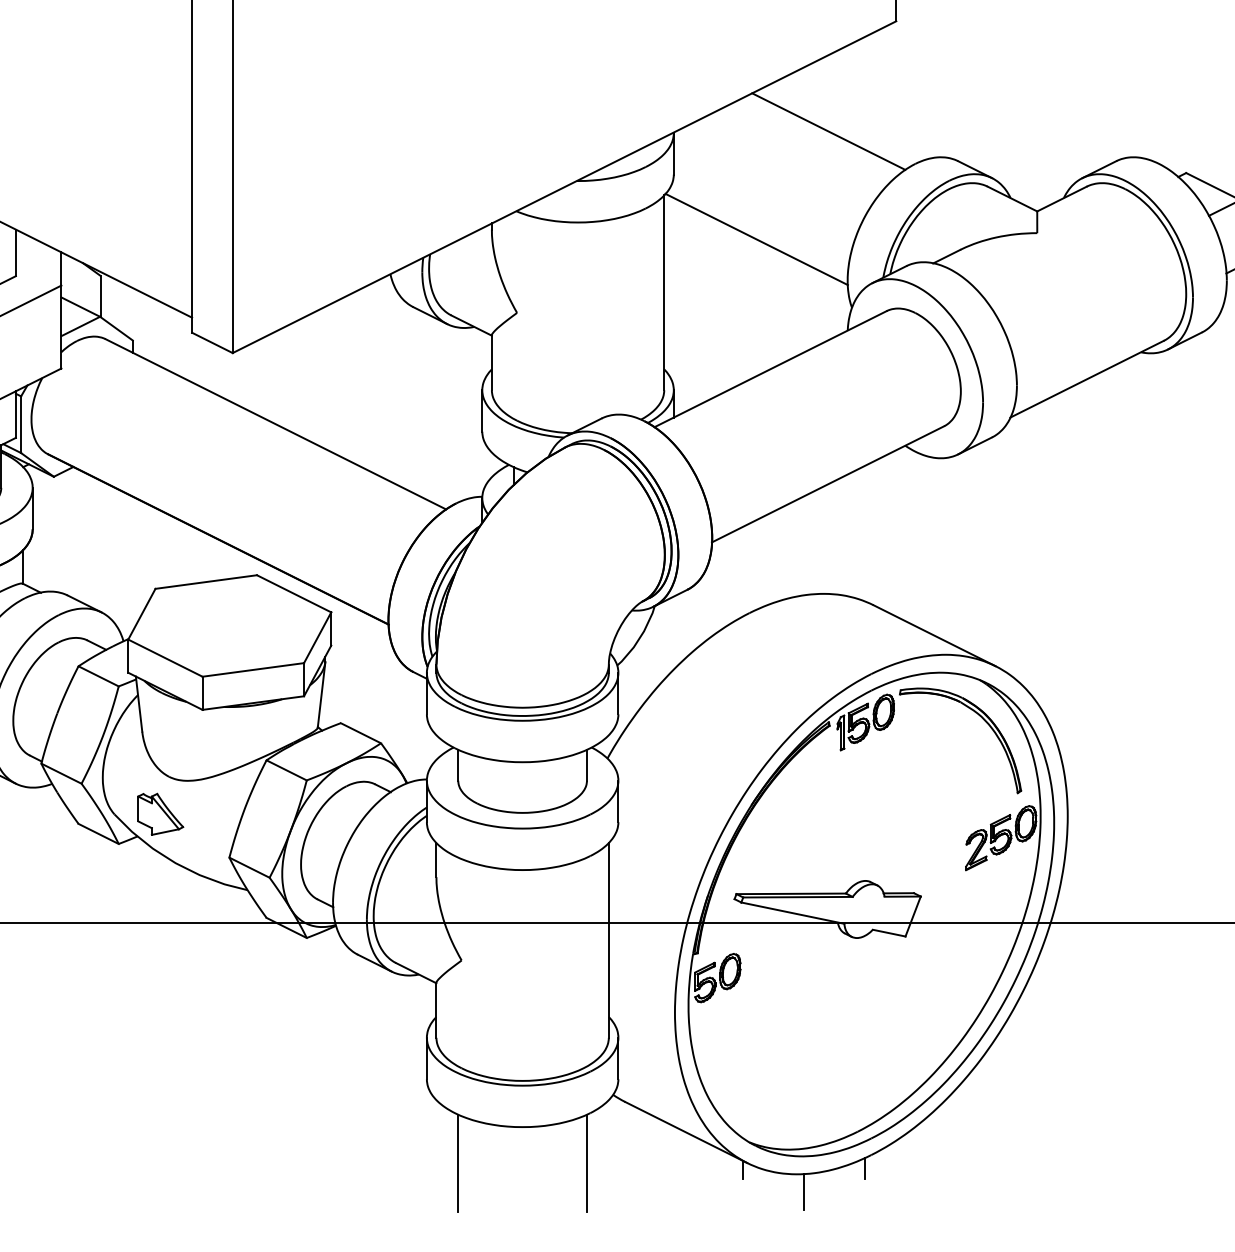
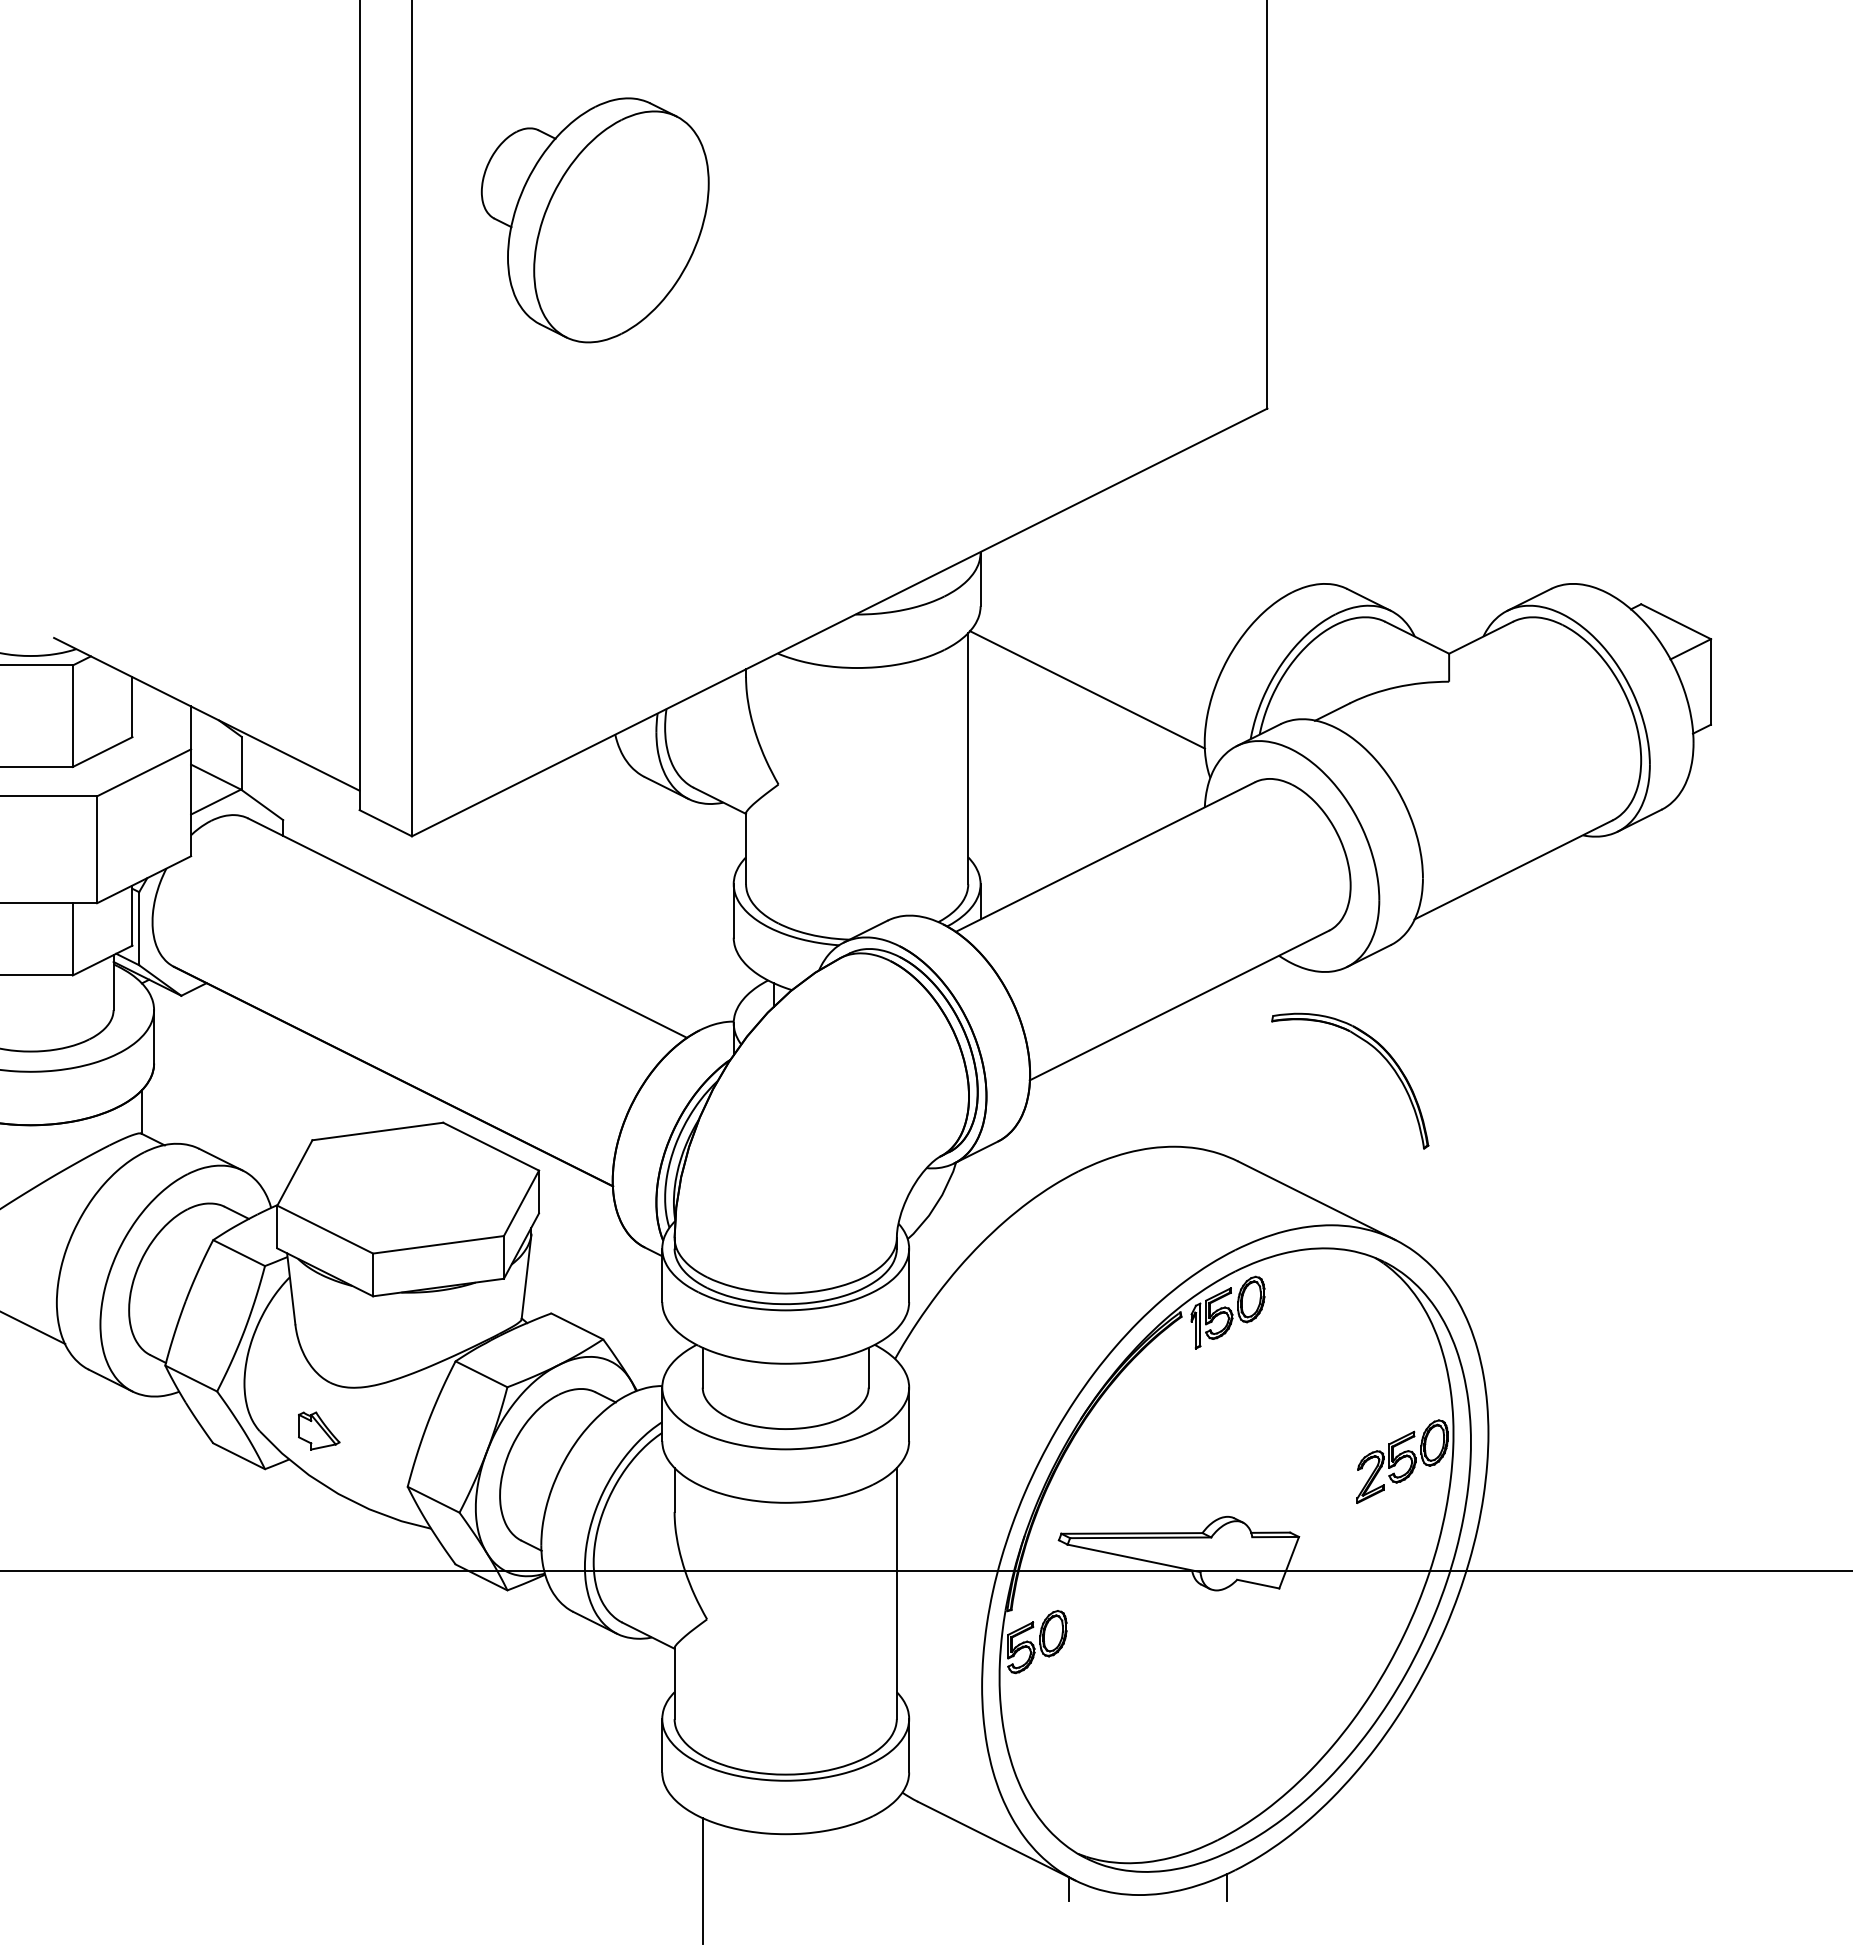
line: (828, 131) -> (1180, 550), removed
part: (978, 715) -> (1373, 1048), moved
part: (160, 813) -> (319, 1430), size x0.7
line: (586, 1163) -> (868, 1880), removed
line: (804, 1191) -> (1148, 1917), removed

